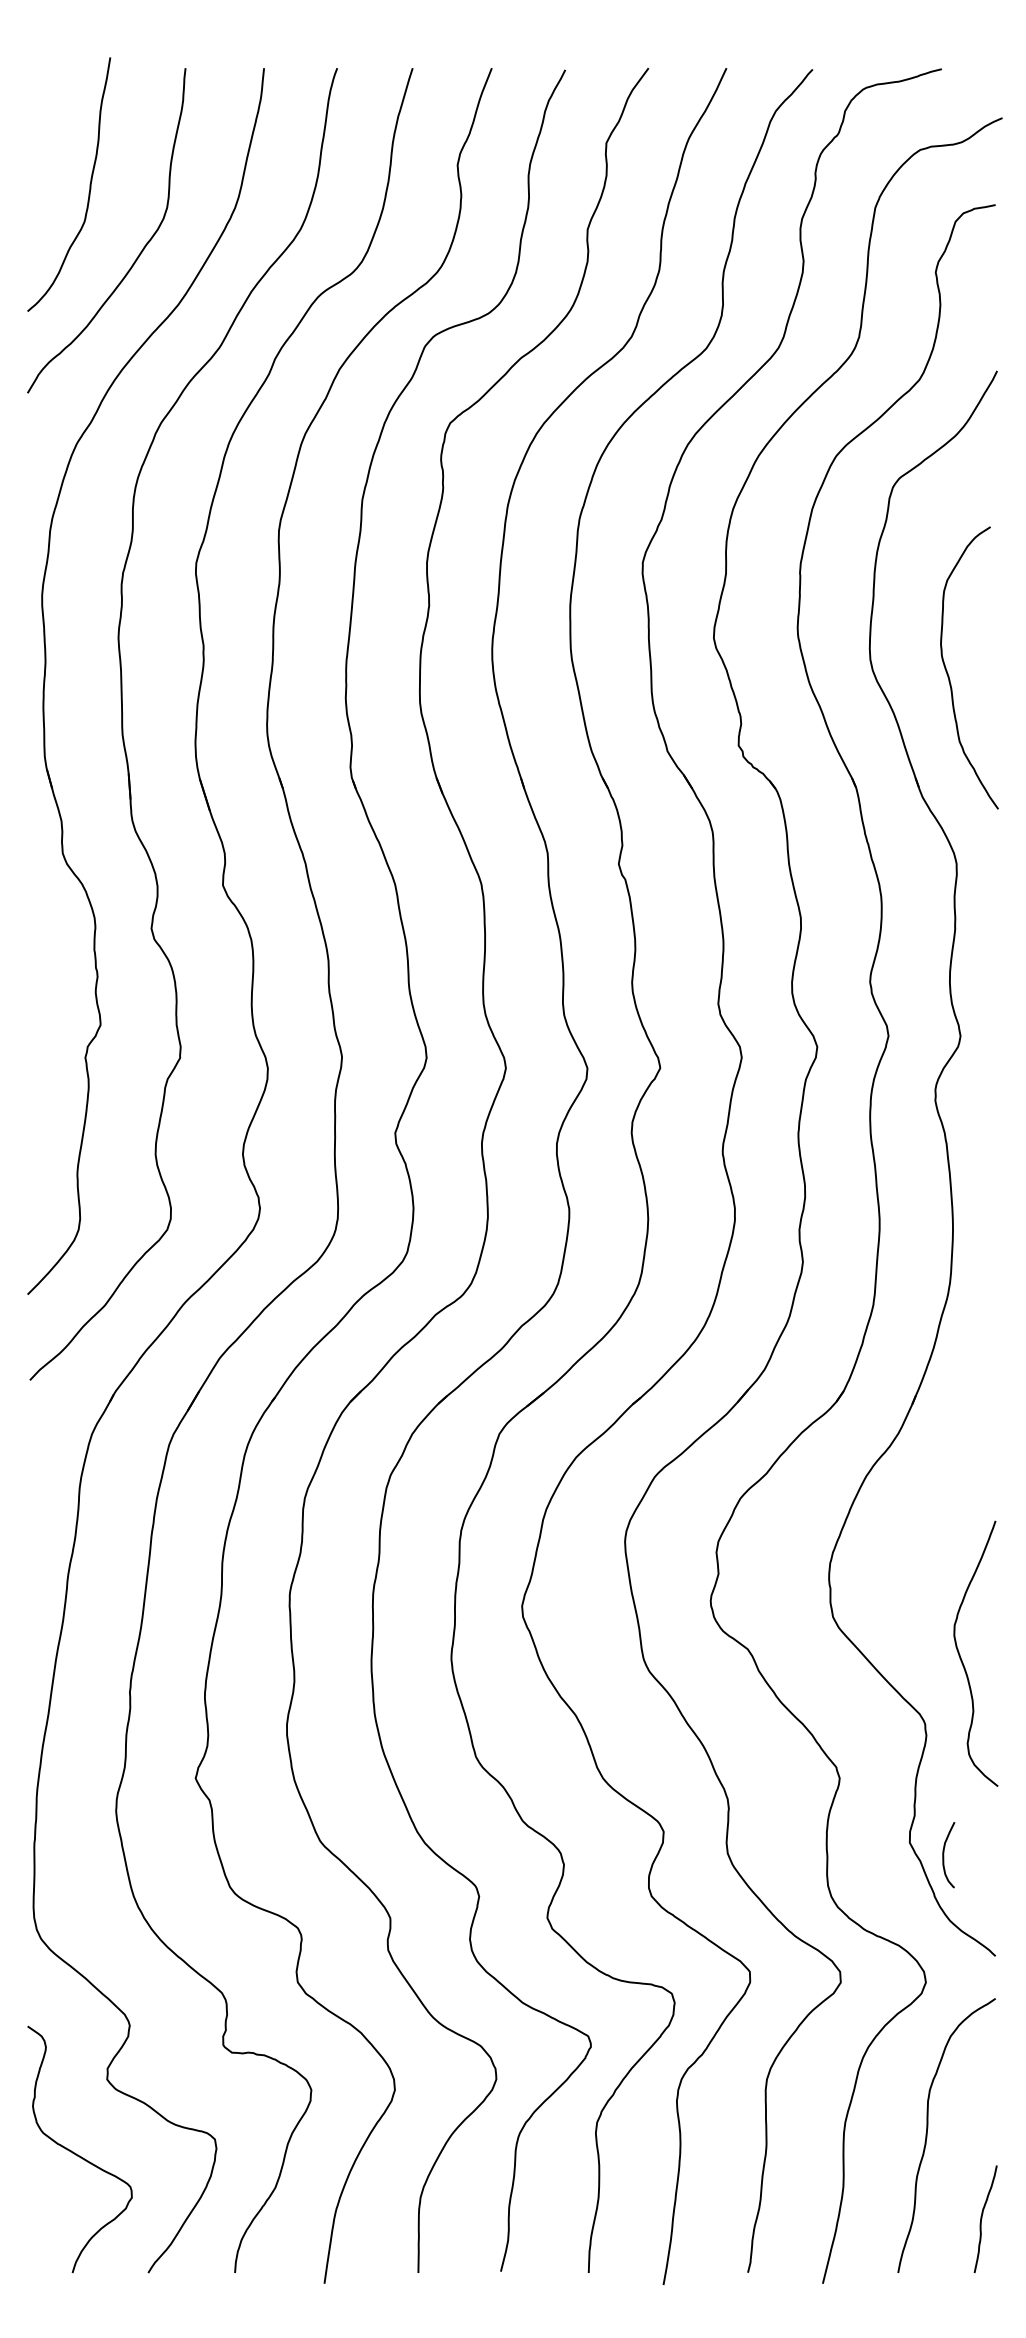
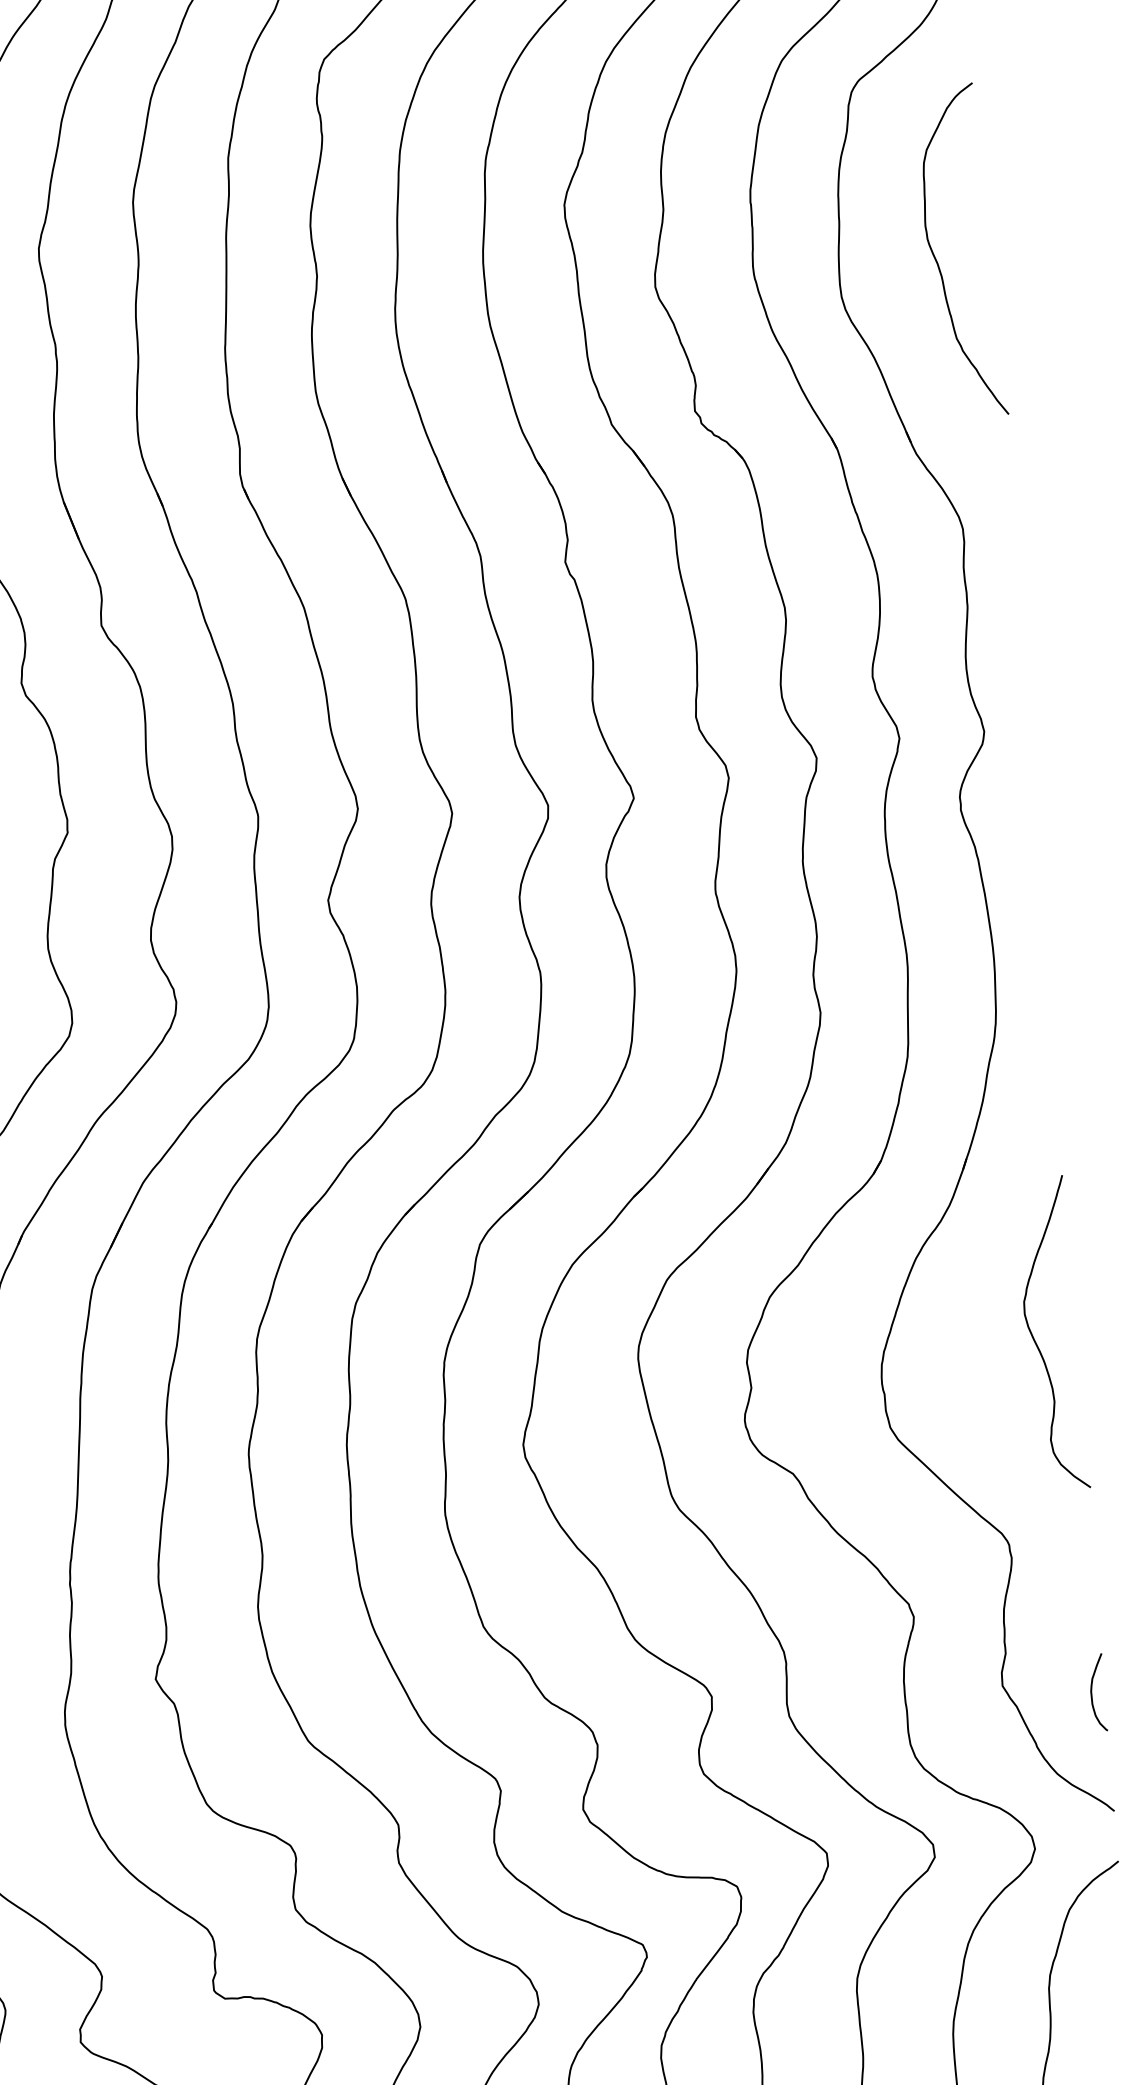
curve: (948, 673) -> (937, 259), moved
curve: (961, 1657) -> (1035, 1339), moved
curve: (944, 1855) -> (1092, 1693), moved

